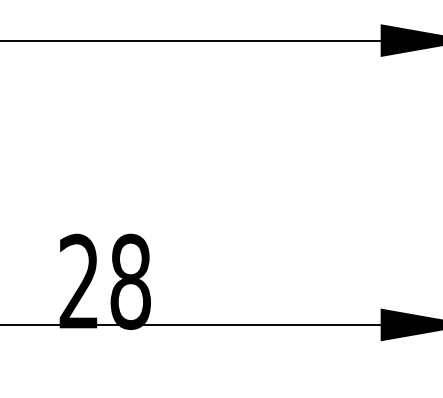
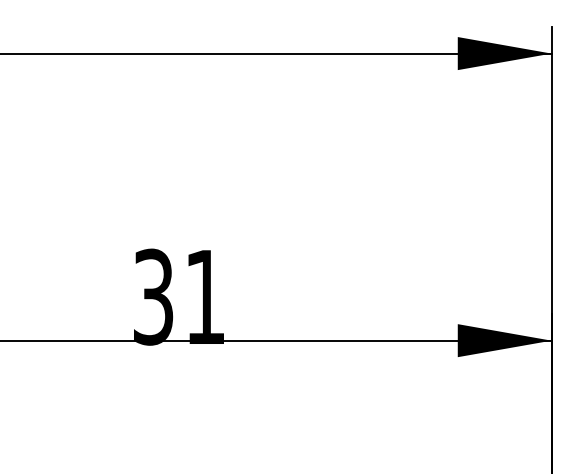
text: (105, 281) -> (179, 296), 28 -> 31

